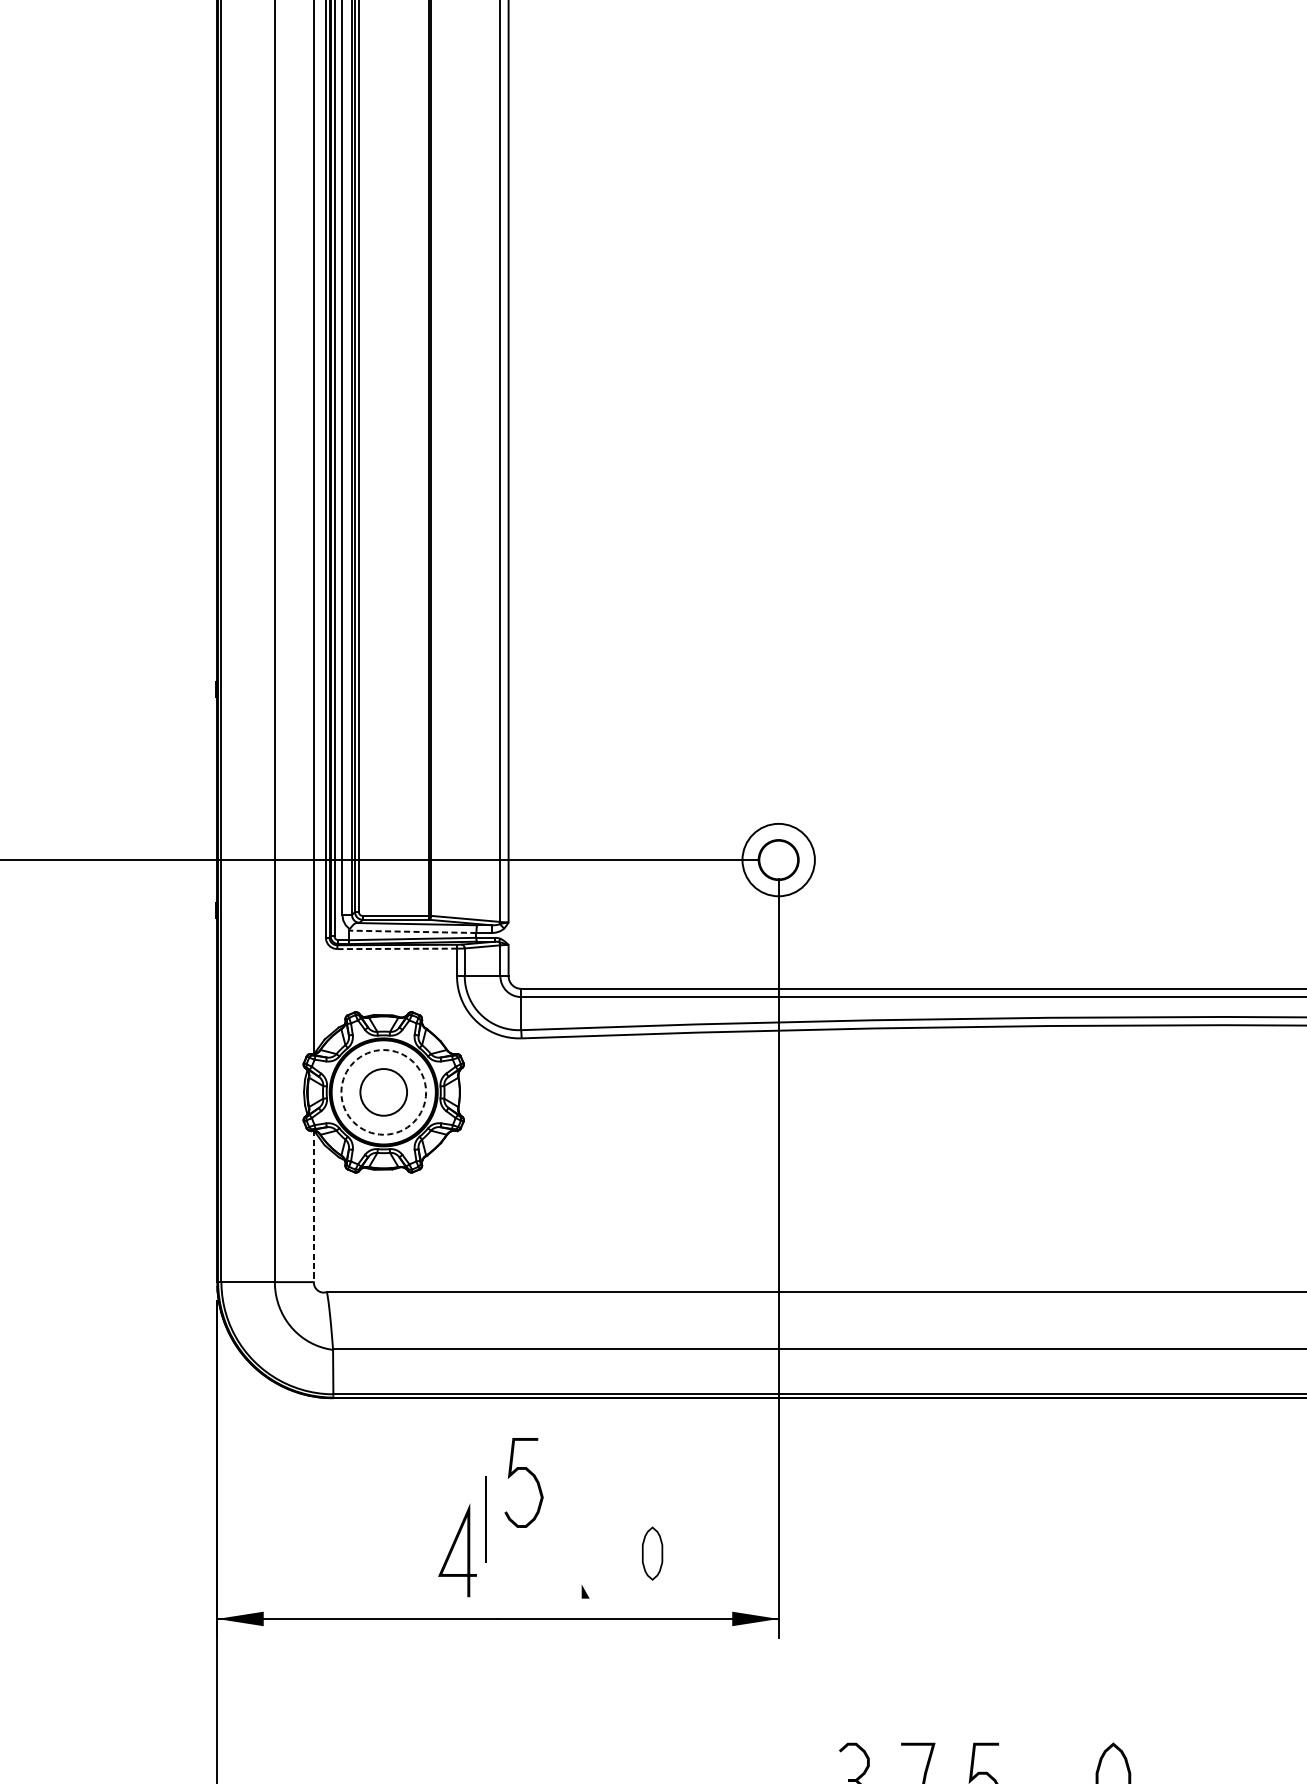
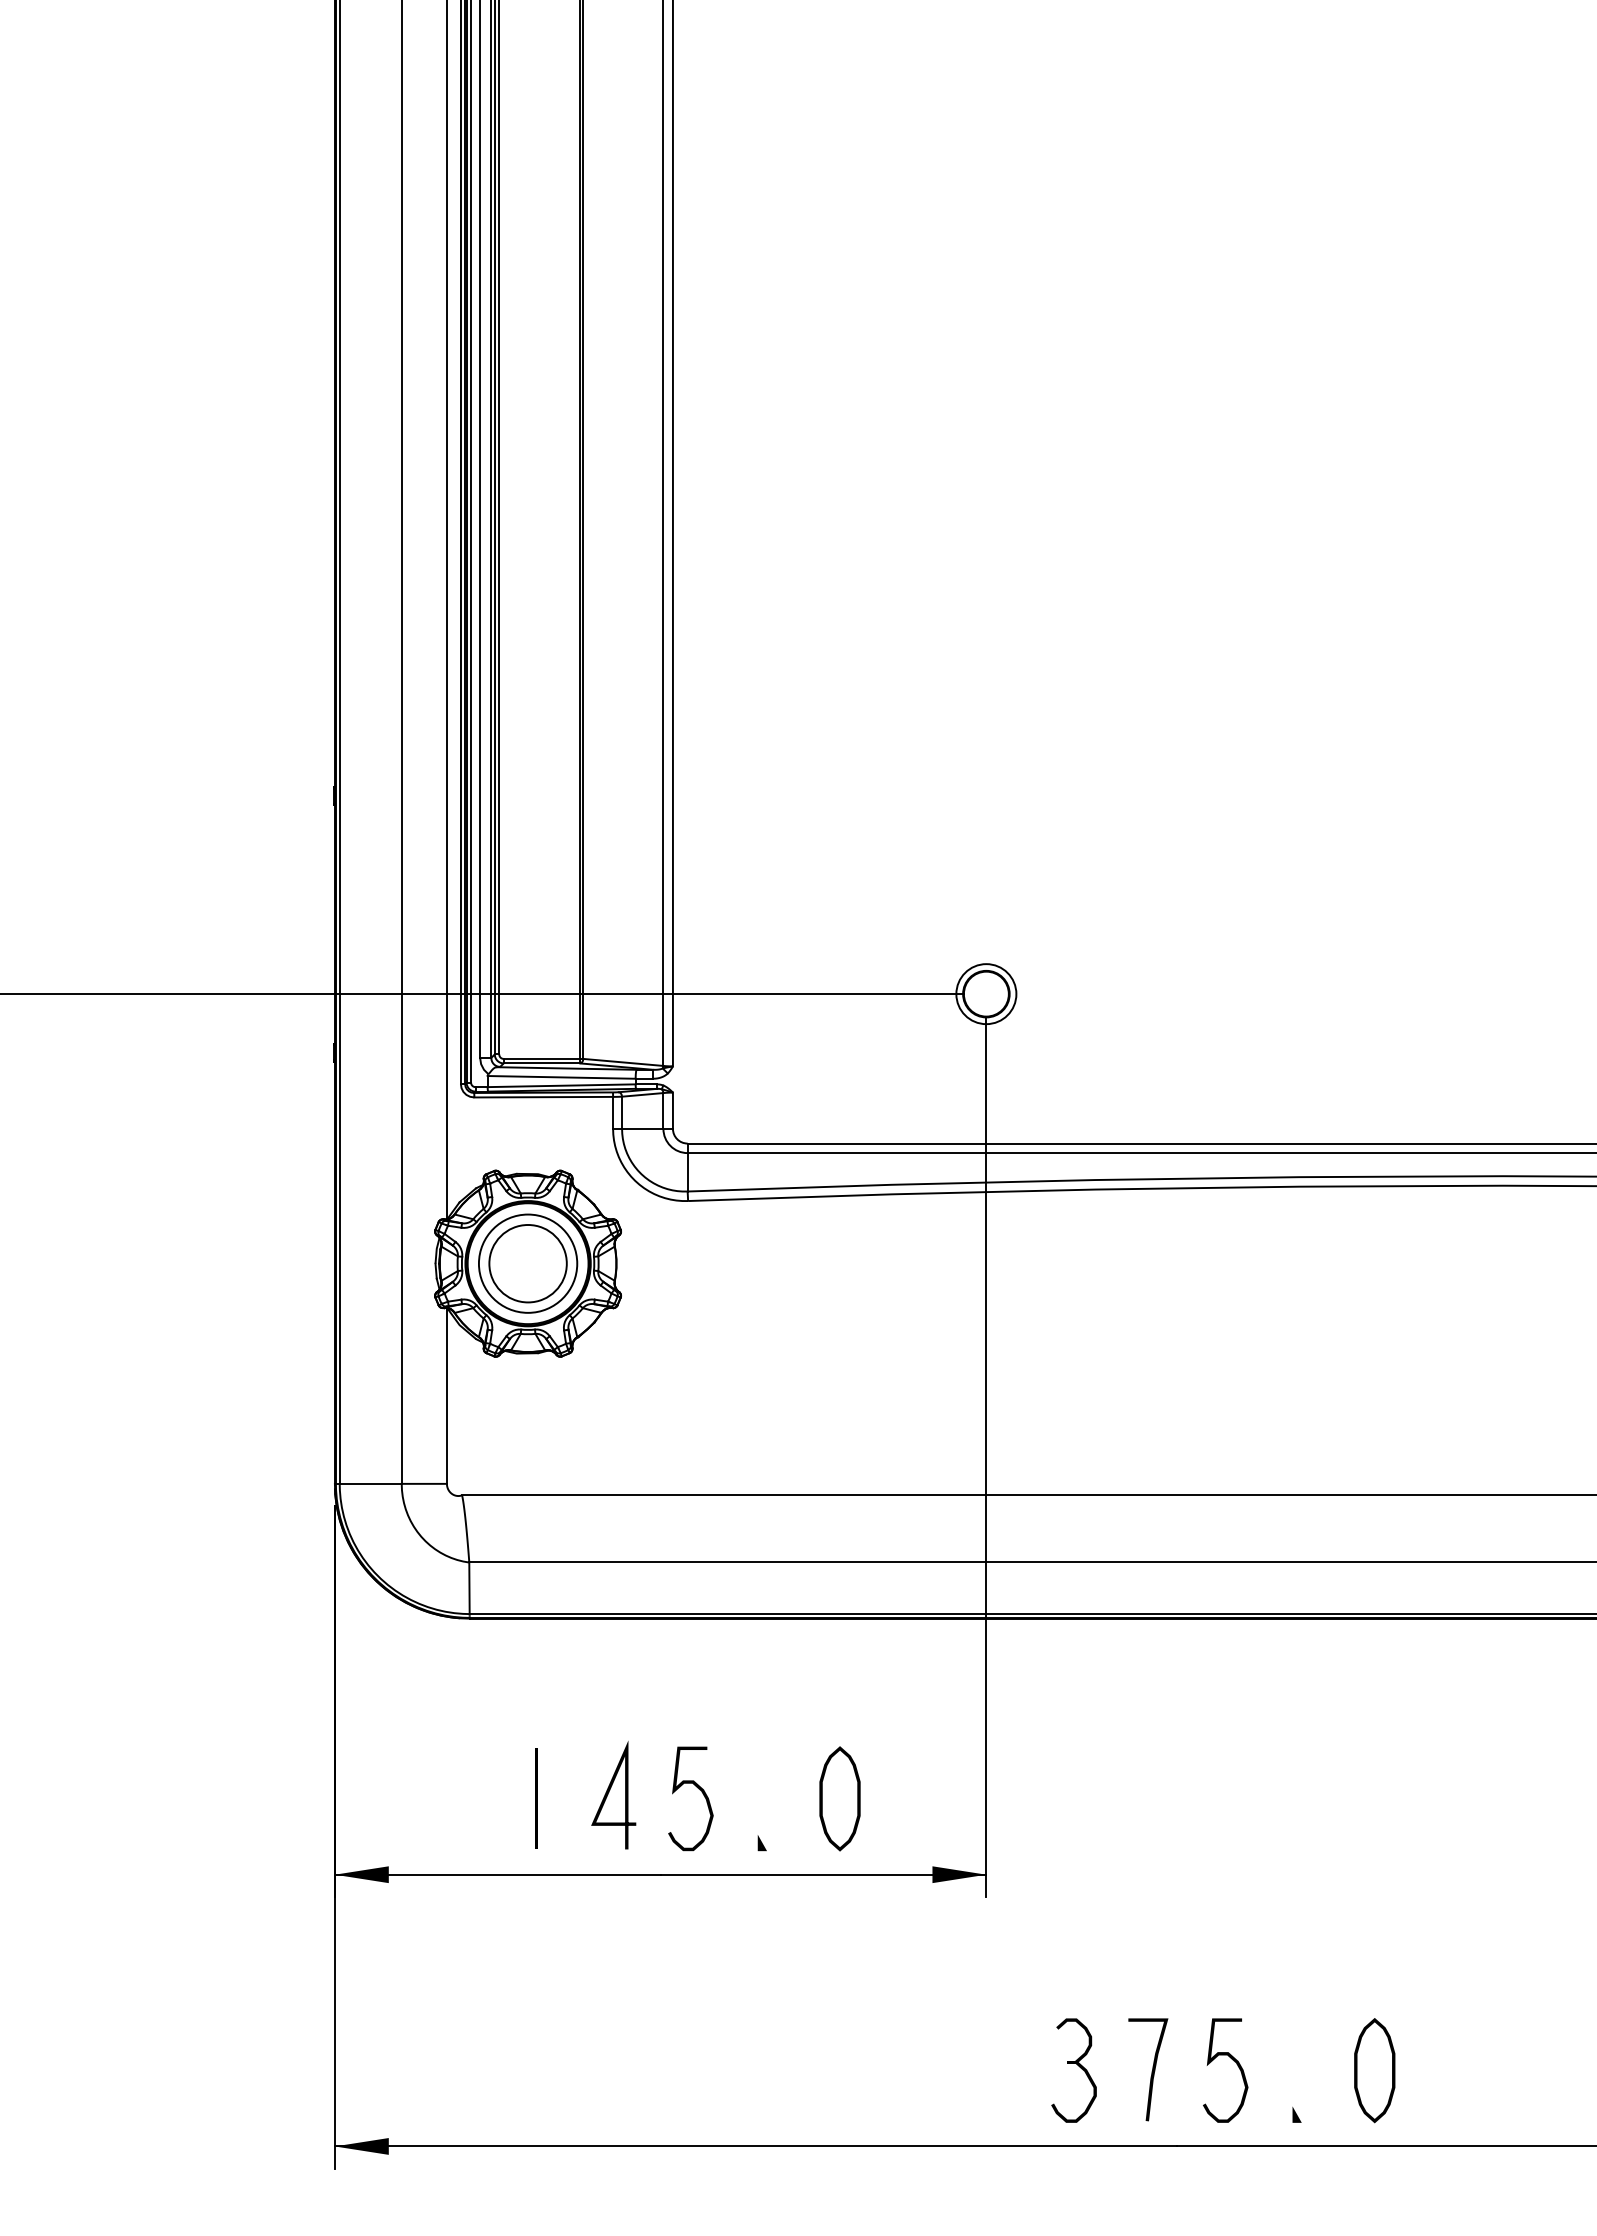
circle: (778, 860) -> (986, 994), size x0.71
line: (412, 931) -> (561, 1077), dashed -> solid
line: (397, 949) -> (544, 1097), dashed -> solid
circle: (383, 1092) -> (527, 1263), dashed -> solid
circle: (383, 1092) -> (527, 1263), size x1.43
line: (313, 1206) -> (446, 1396), dashed -> solid
curve: (530, 1474) -> (698, 1789), moved
line: (485, 1518) -> (536, 1798), moved
part: (652, 1553) -> (839, 1798), size x1.67

